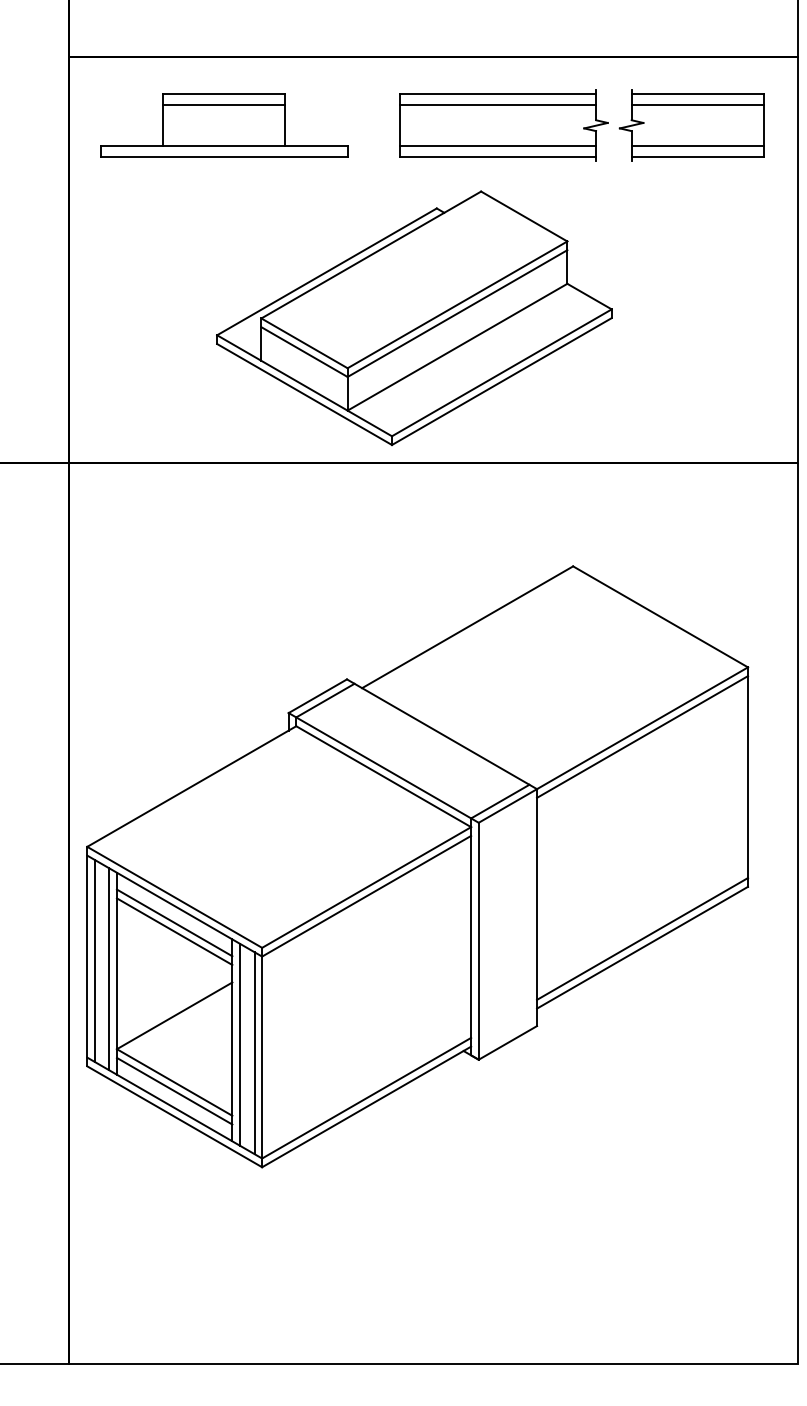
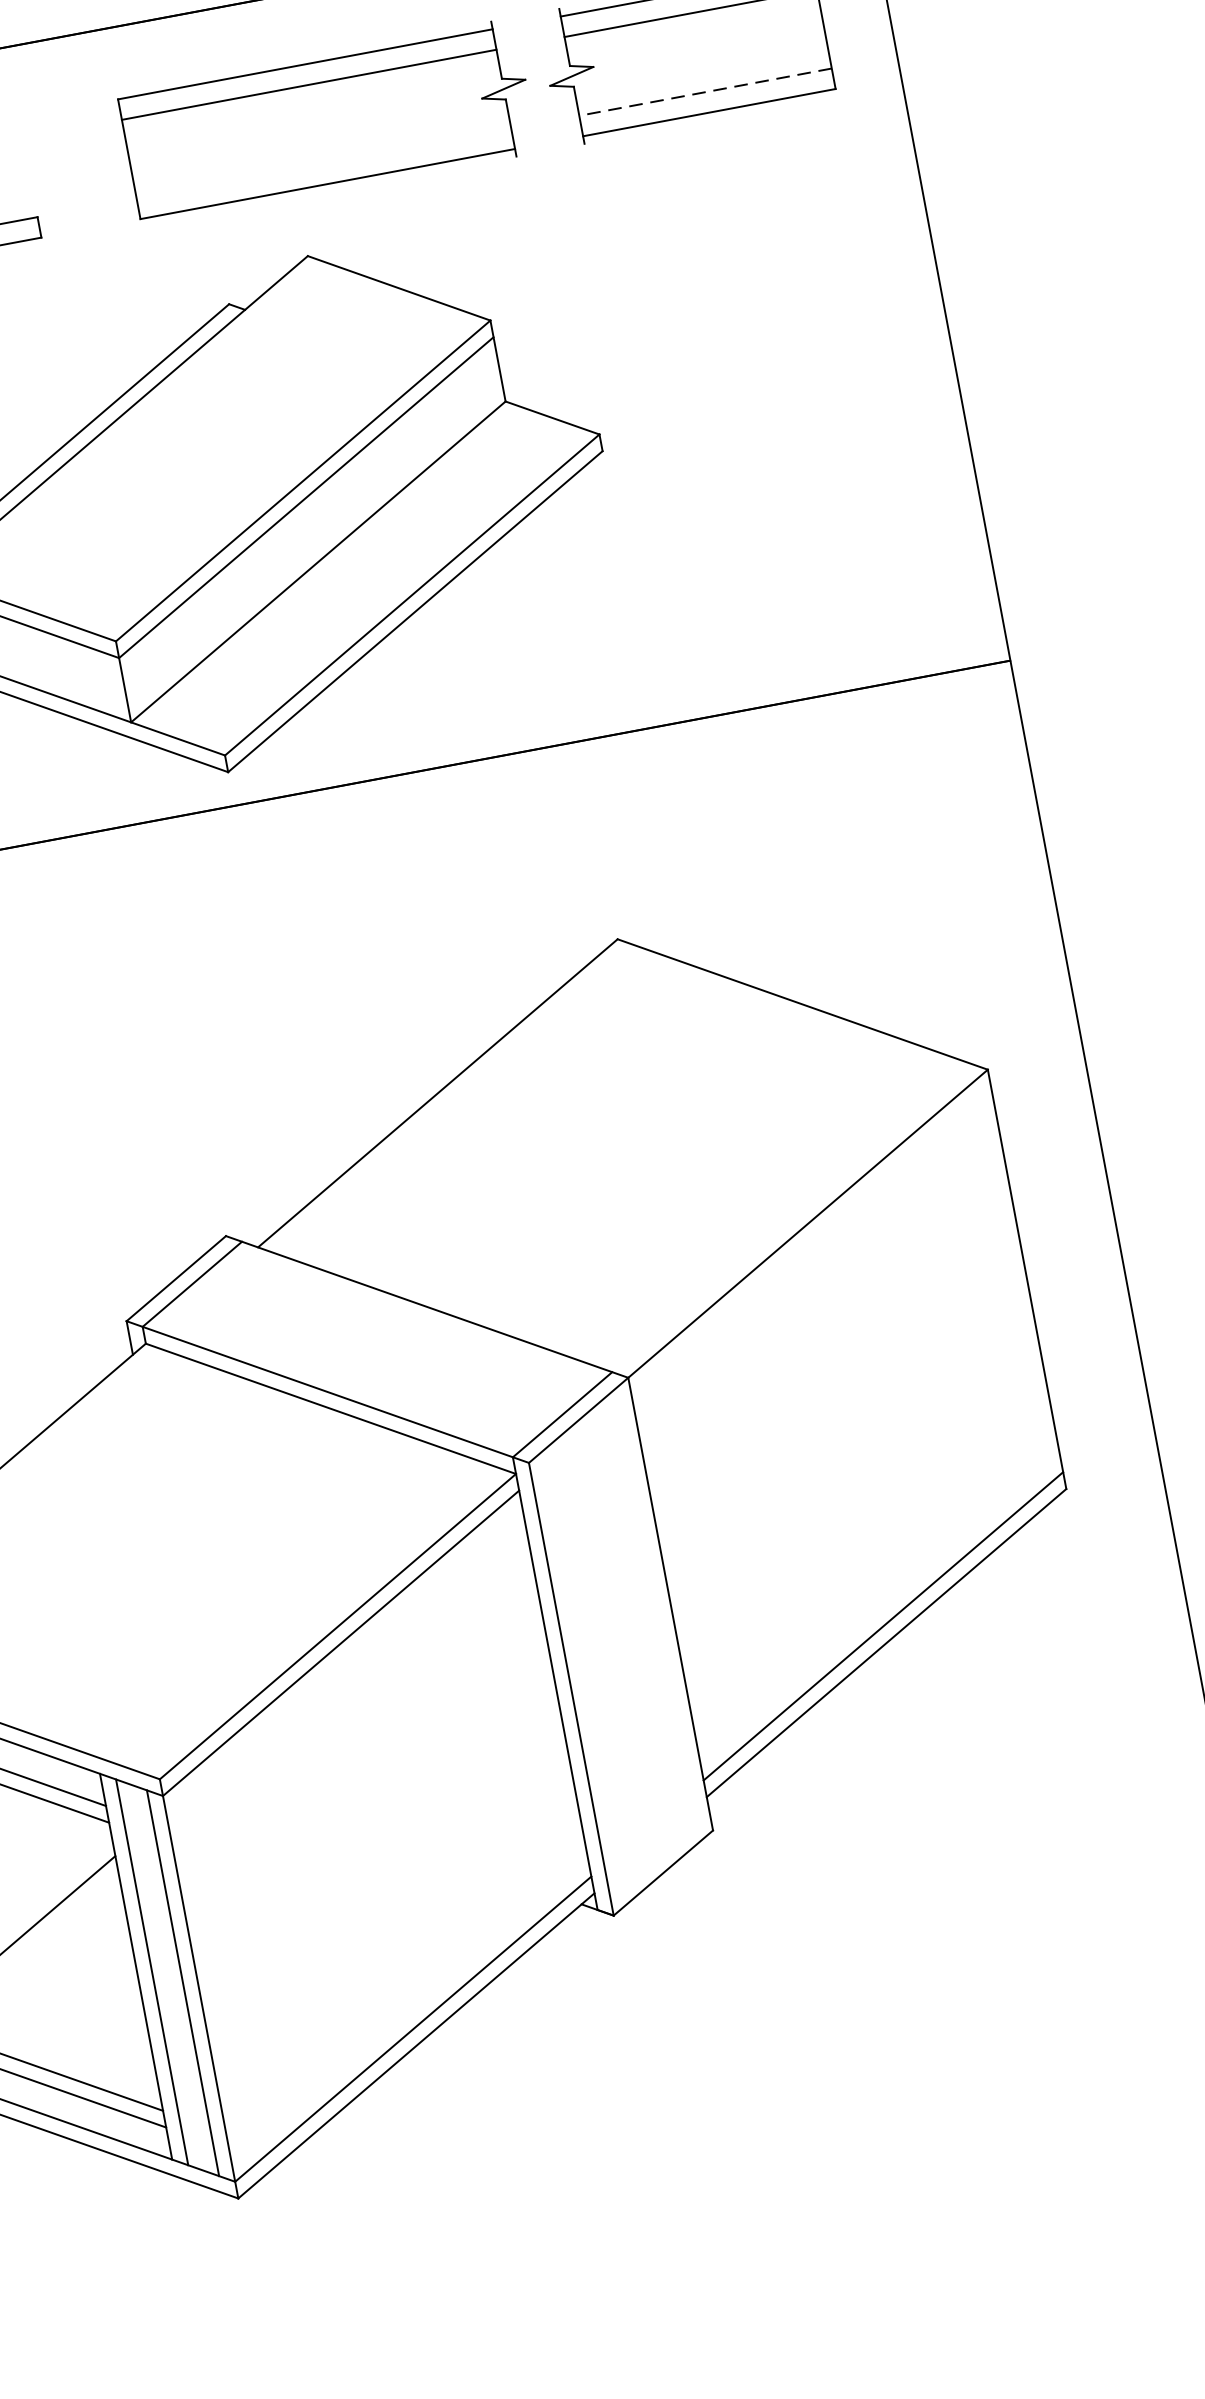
line: (498, 146) -> (324, 163), removed
line: (697, 146) -> (705, 92), solid -> dashed
line: (642, 736) -> (810, 1239), removed

